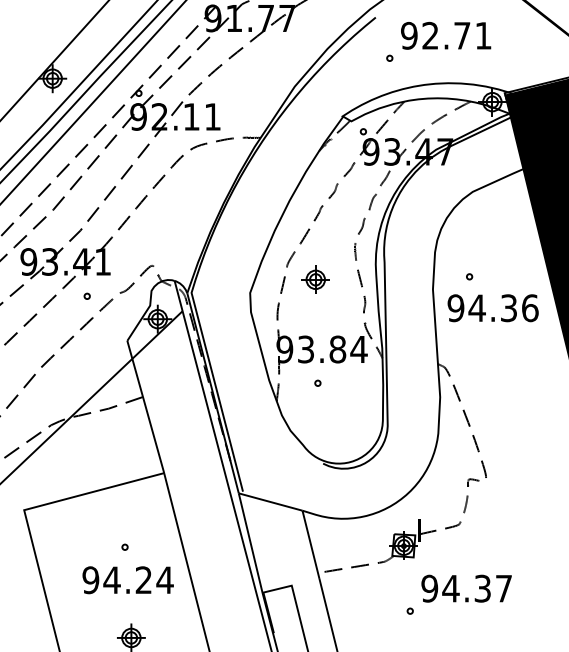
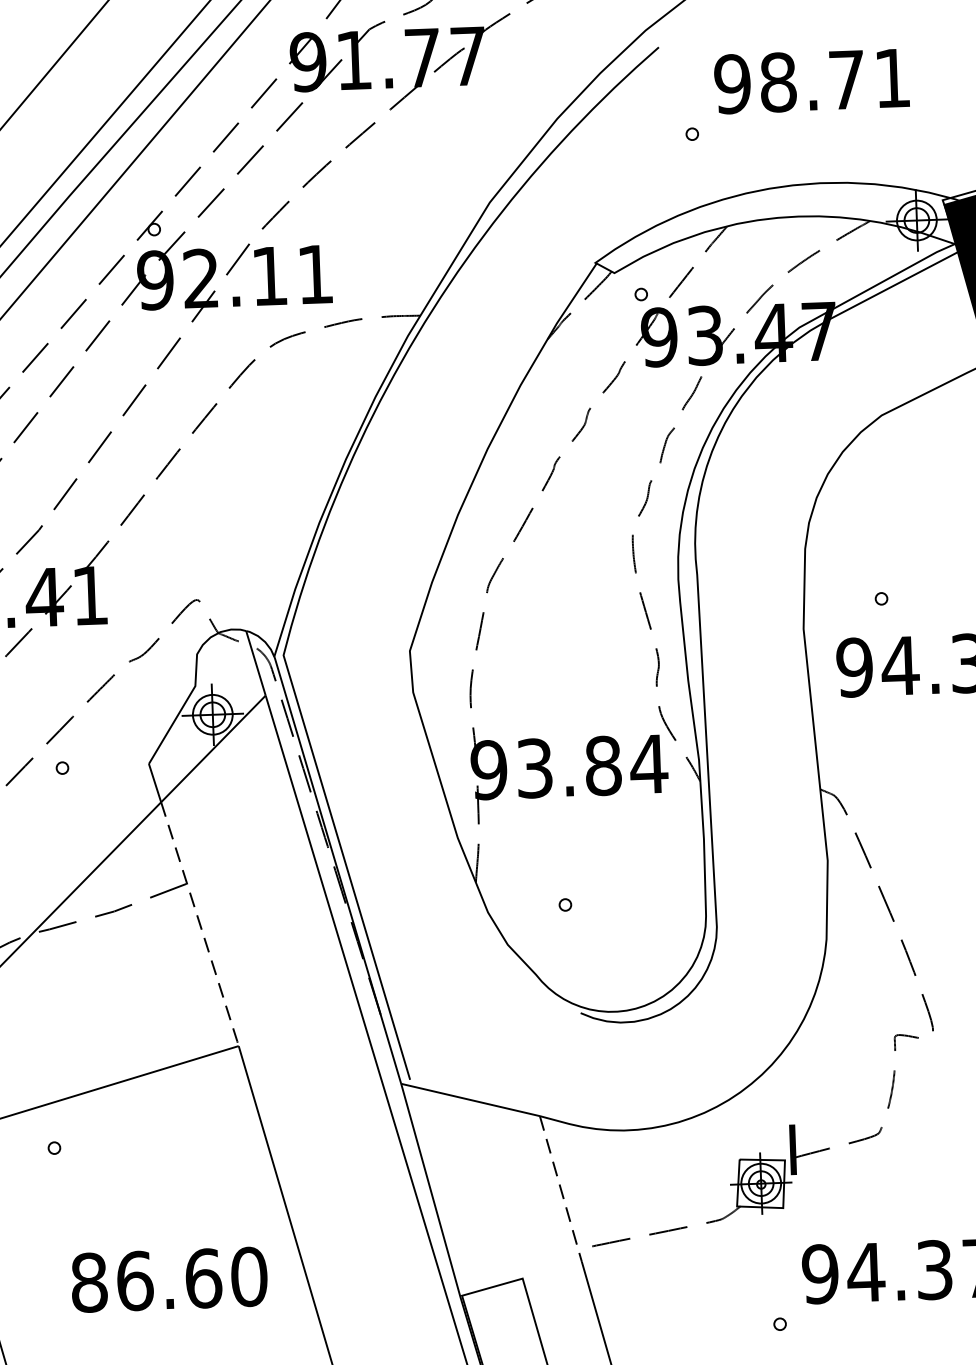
text: (430, 35) -> (778, 81), 92.71 -> 98.71
part: (315, 279) -> (549, 616), removed
part: (86, 295) -> (60, 766), moved
part: (317, 382) -> (564, 903), moved
line: (148, 417) -> (200, 927), solid -> dashed
line: (311, 545) -> (562, 1190), solid -> dashed
part: (124, 546) -> (53, 1146), moved
text: (127, 580) -> (168, 1280), 94.24 -> 86.60

